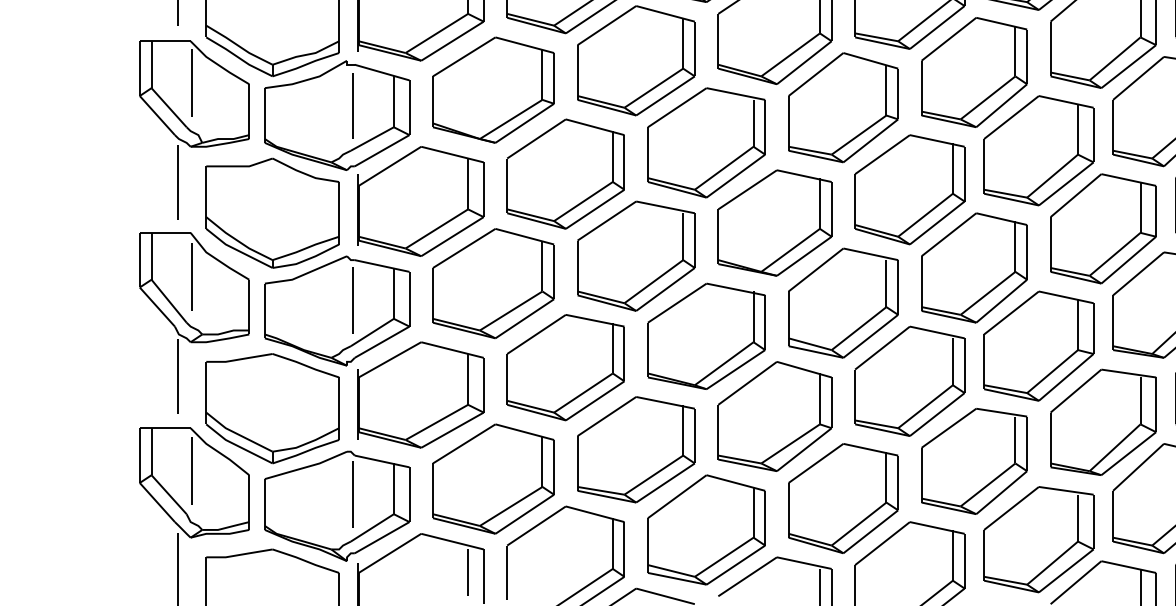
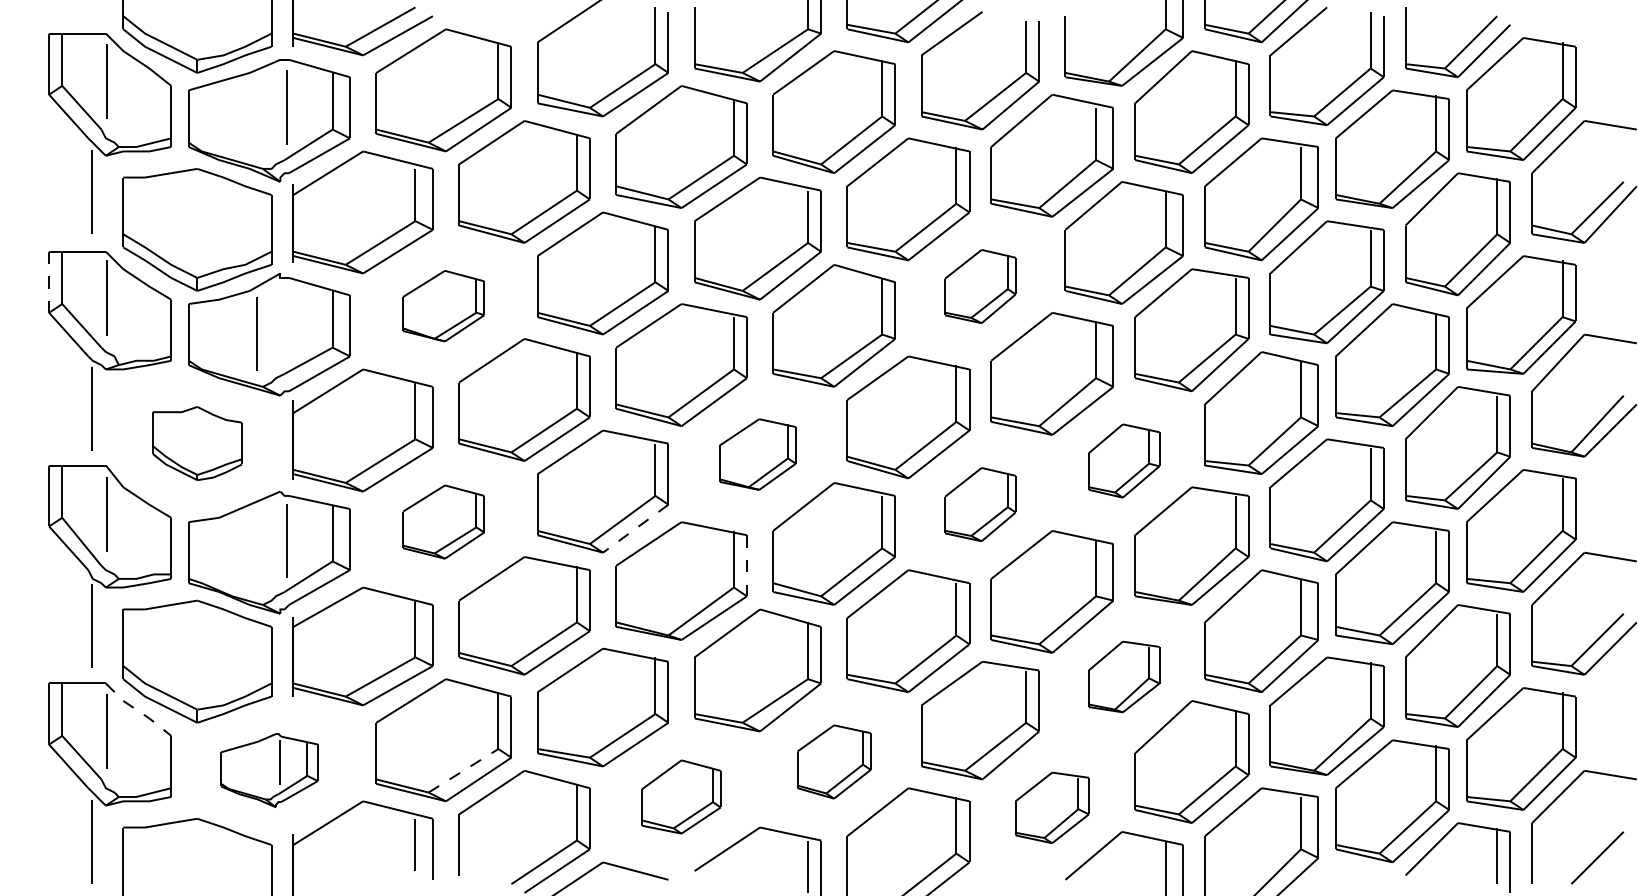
line: (140, 68) -> (49, 282), solid -> dashed
part: (974, 72) -> (980, 286), size x0.6
part: (493, 89) -> (443, 305), size x0.6
line: (352, 105) -> (256, 333), moved
part: (272, 213) -> (197, 443), size x0.6
part: (774, 223) -> (757, 454), size x0.6
part: (1102, 228) -> (1123, 460), size x0.6
part: (974, 267) -> (980, 504), size x0.6
part: (493, 283) -> (443, 521), size x0.6
line: (665, 289) -> (635, 528), solid -> dashed
line: (764, 322) -> (746, 565), solid -> dashed
part: (1102, 421) -> (1123, 676), size x0.6
line: (218, 452) -> (137, 710), solid -> dashed
part: (842, 498) -> (833, 761), size x0.6
part: (337, 506) -> (269, 770), size x0.6
line: (511, 506) -> (463, 770), solid -> dashed
part: (706, 529) -> (681, 796), size x0.6
part: (1038, 539) -> (1051, 807), size x0.6

